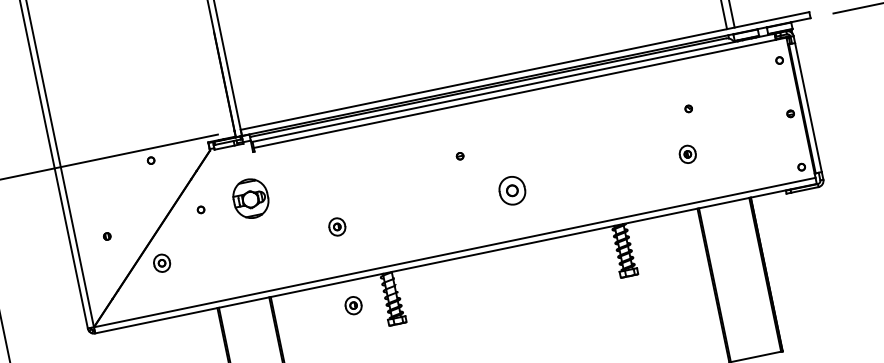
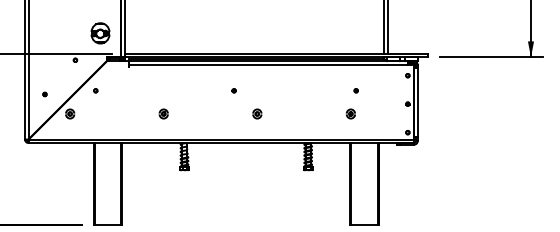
part: (512, 189) -> (257, 113), size x0.62
part: (250, 198) -> (100, 33), moved
part: (352, 304) -> (163, 155), removed

